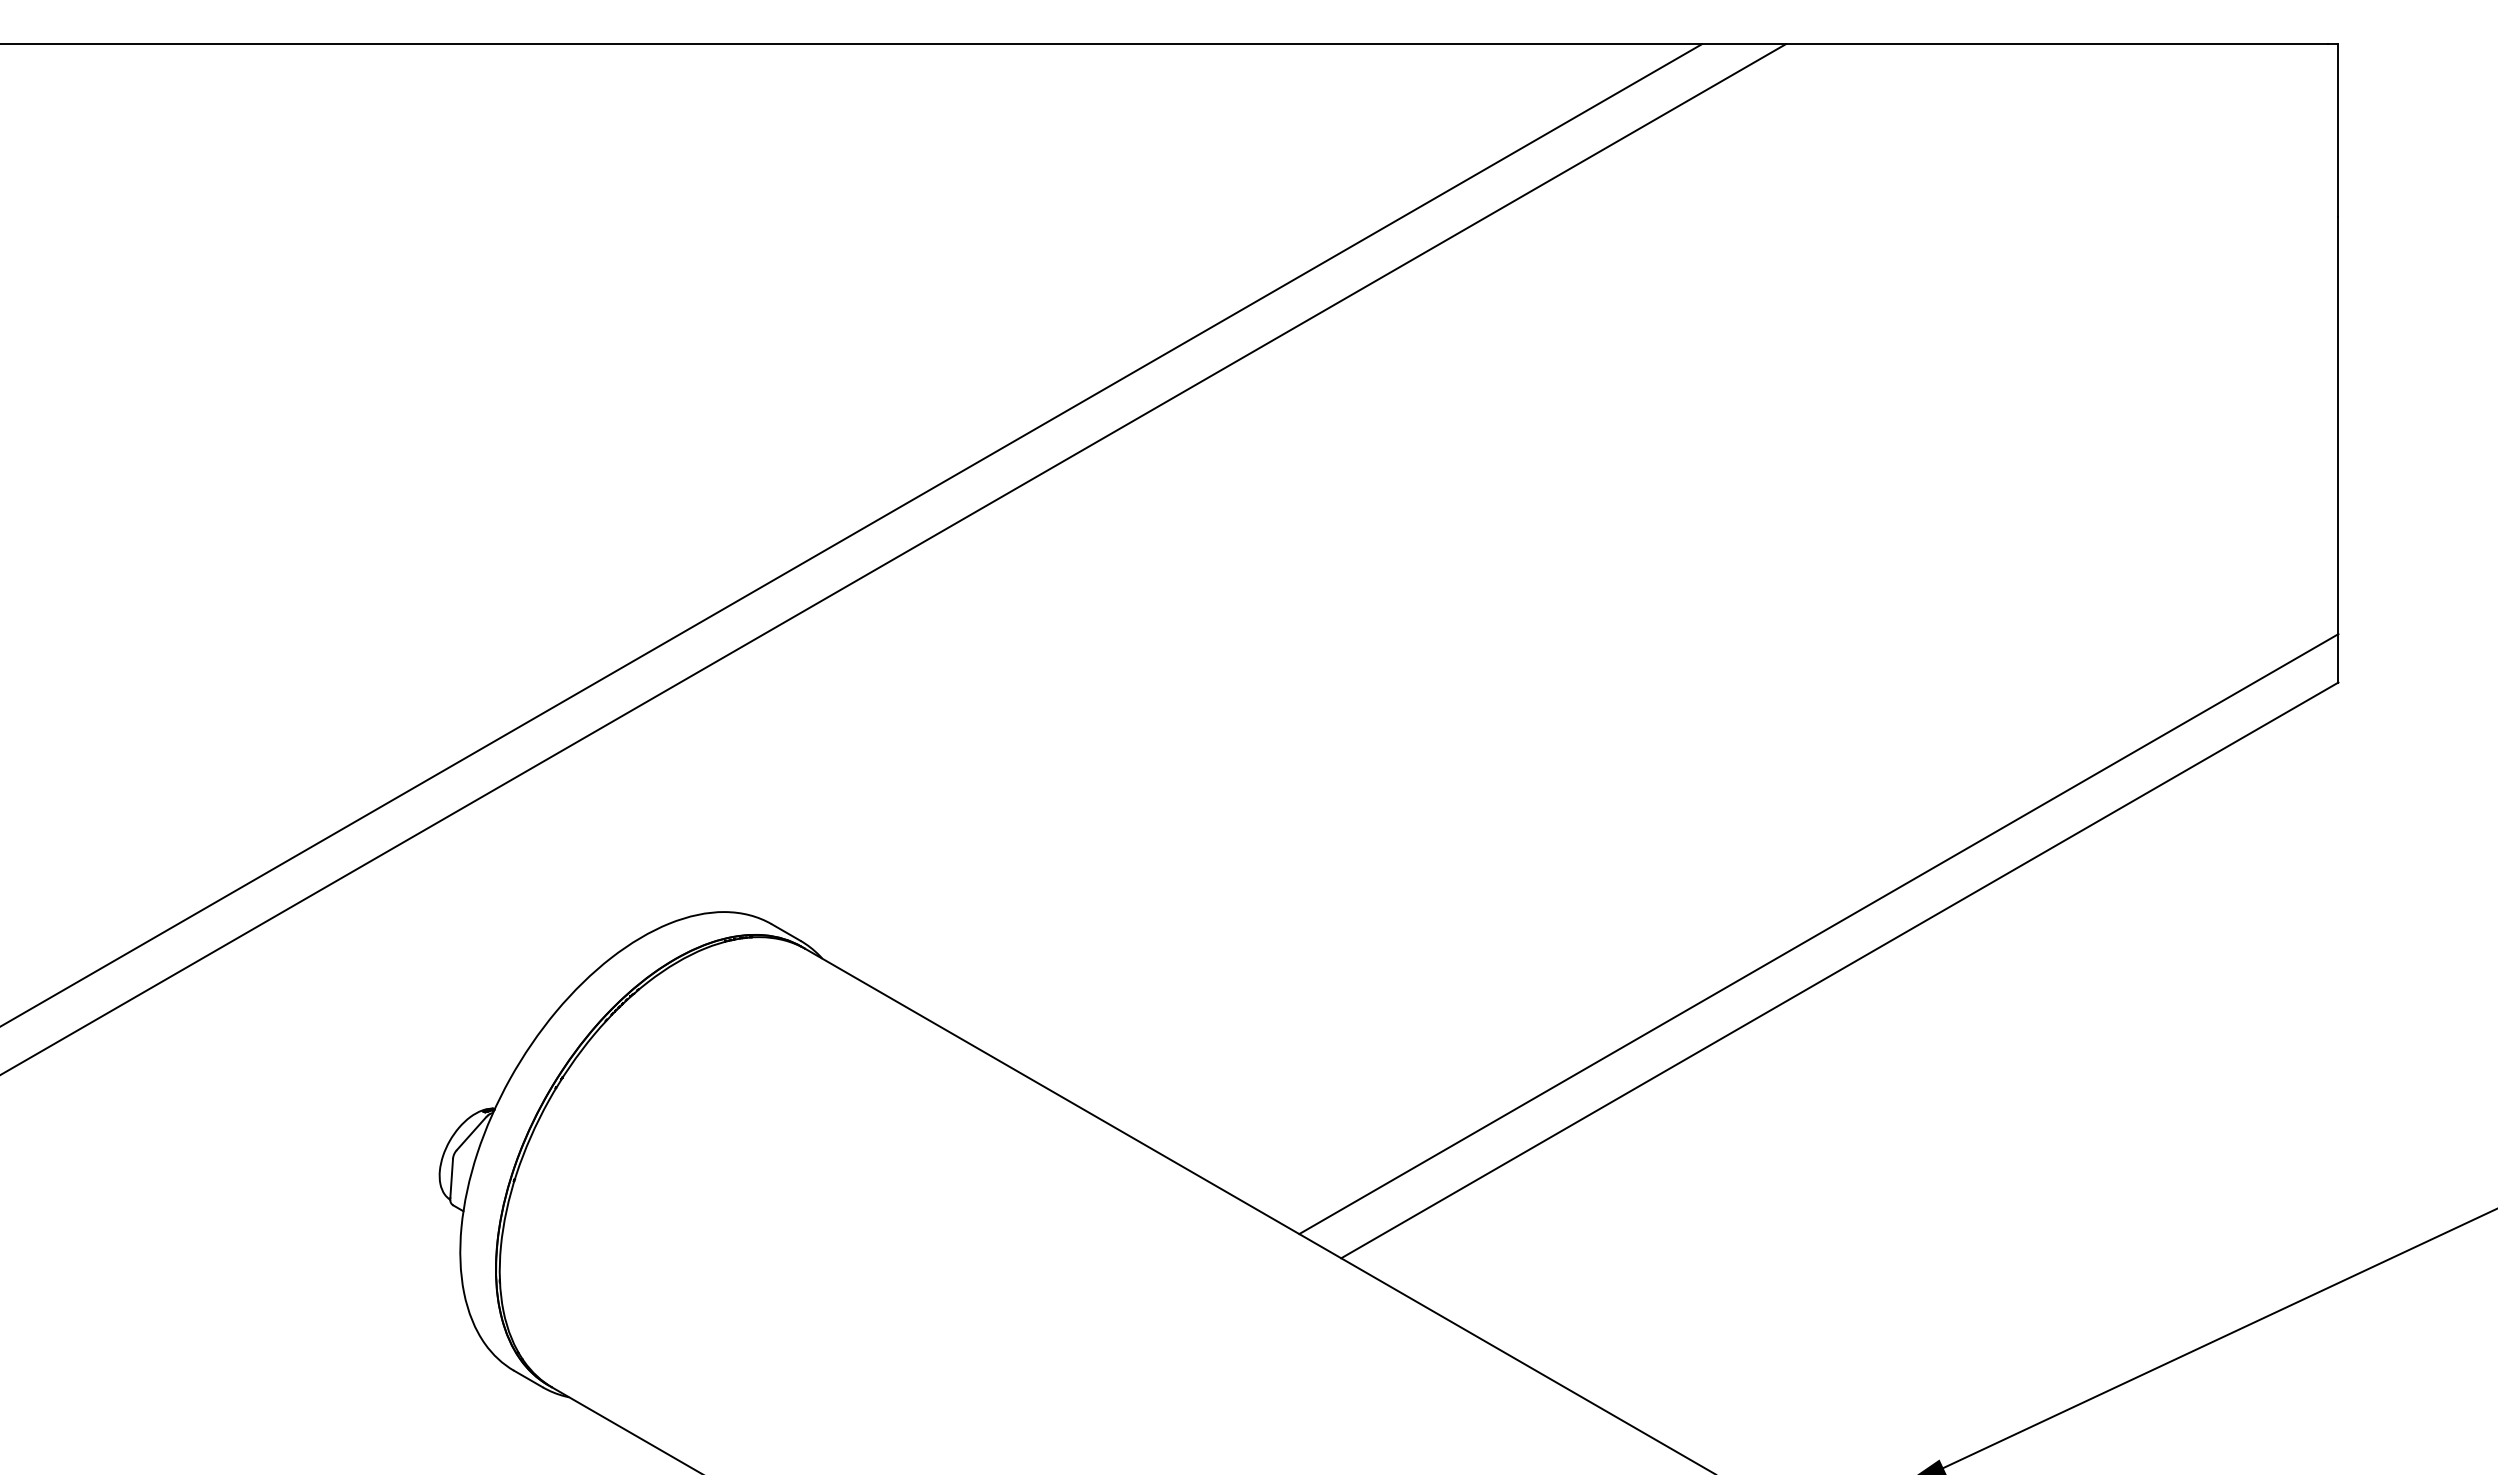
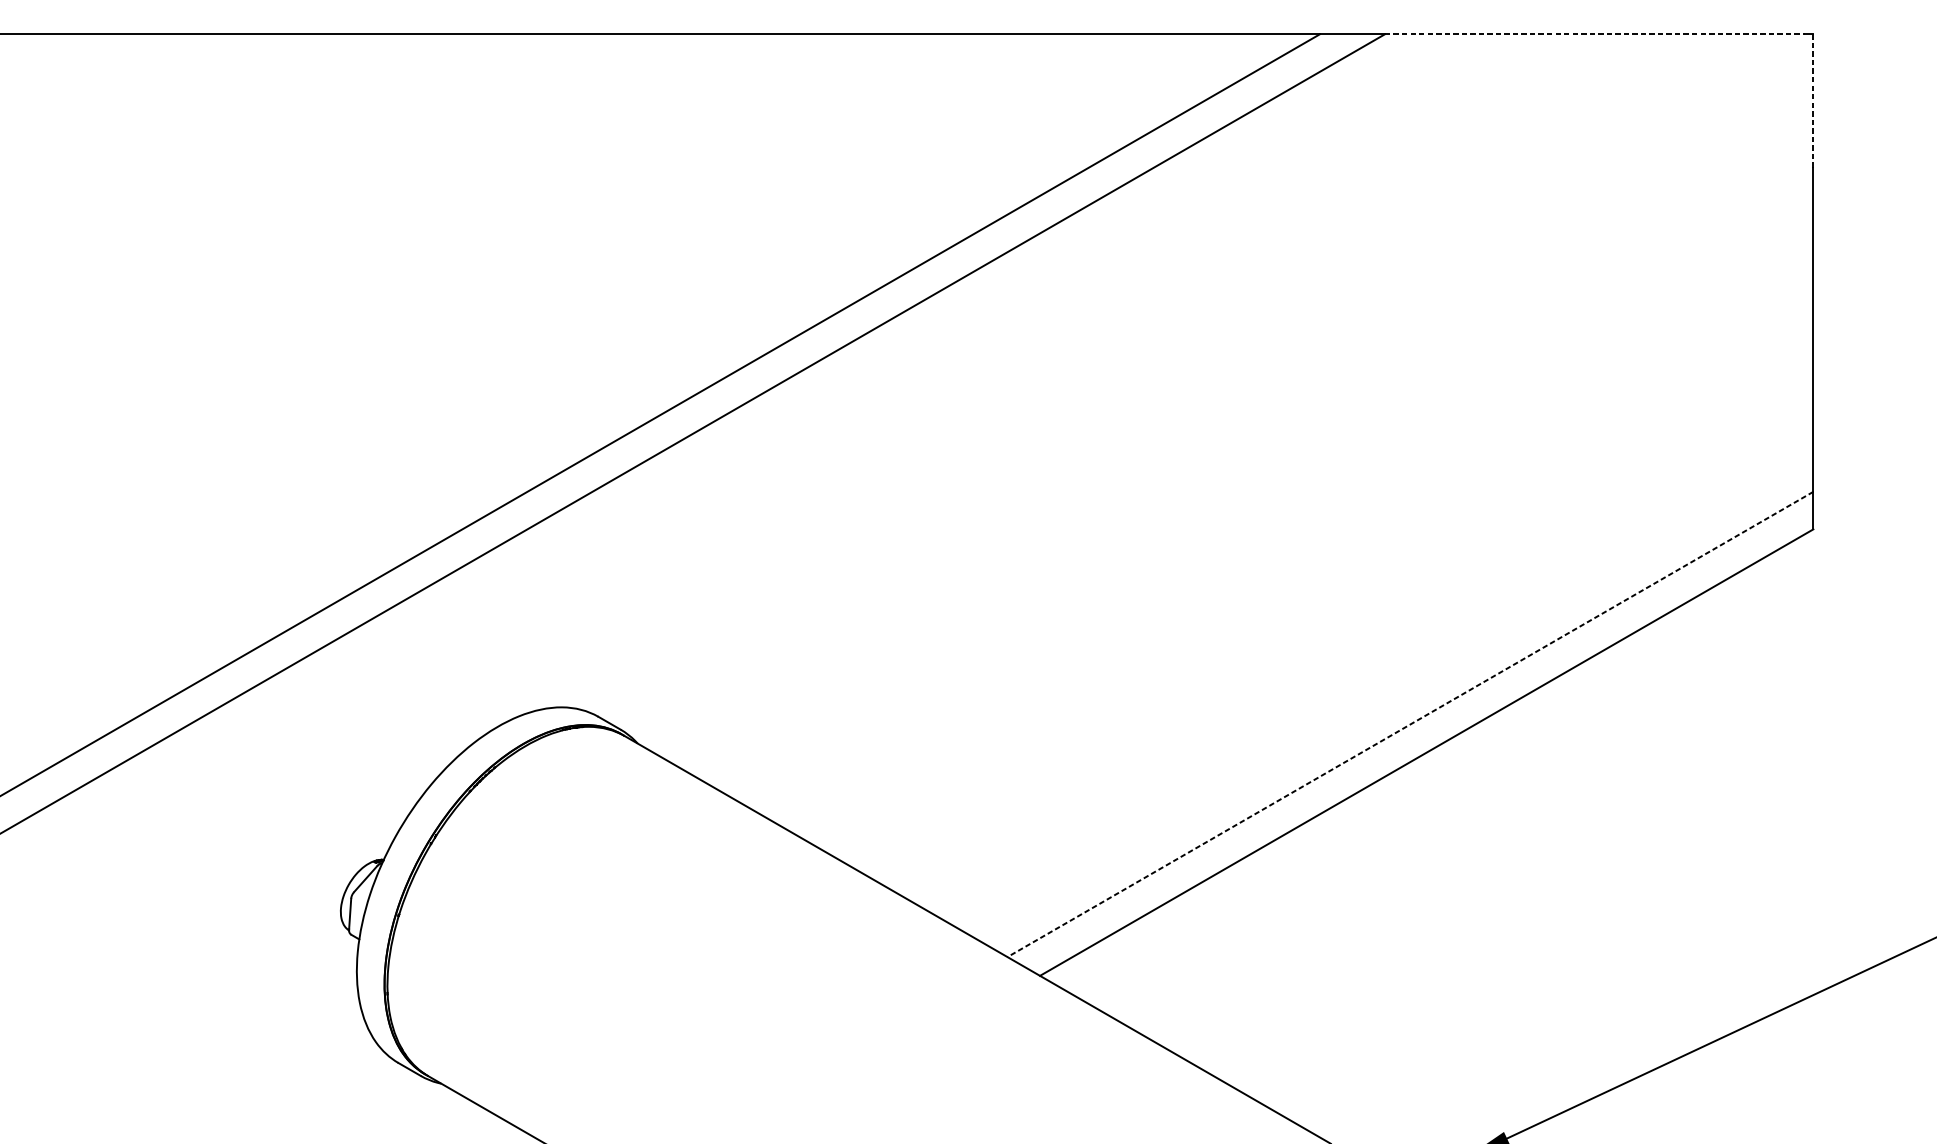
line: (2056, 44) -> (1594, 34), solid -> dashed
line: (2338, 131) -> (1813, 102), solid -> dashed
line: (1818, 934) -> (1410, 724), solid -> dashed

